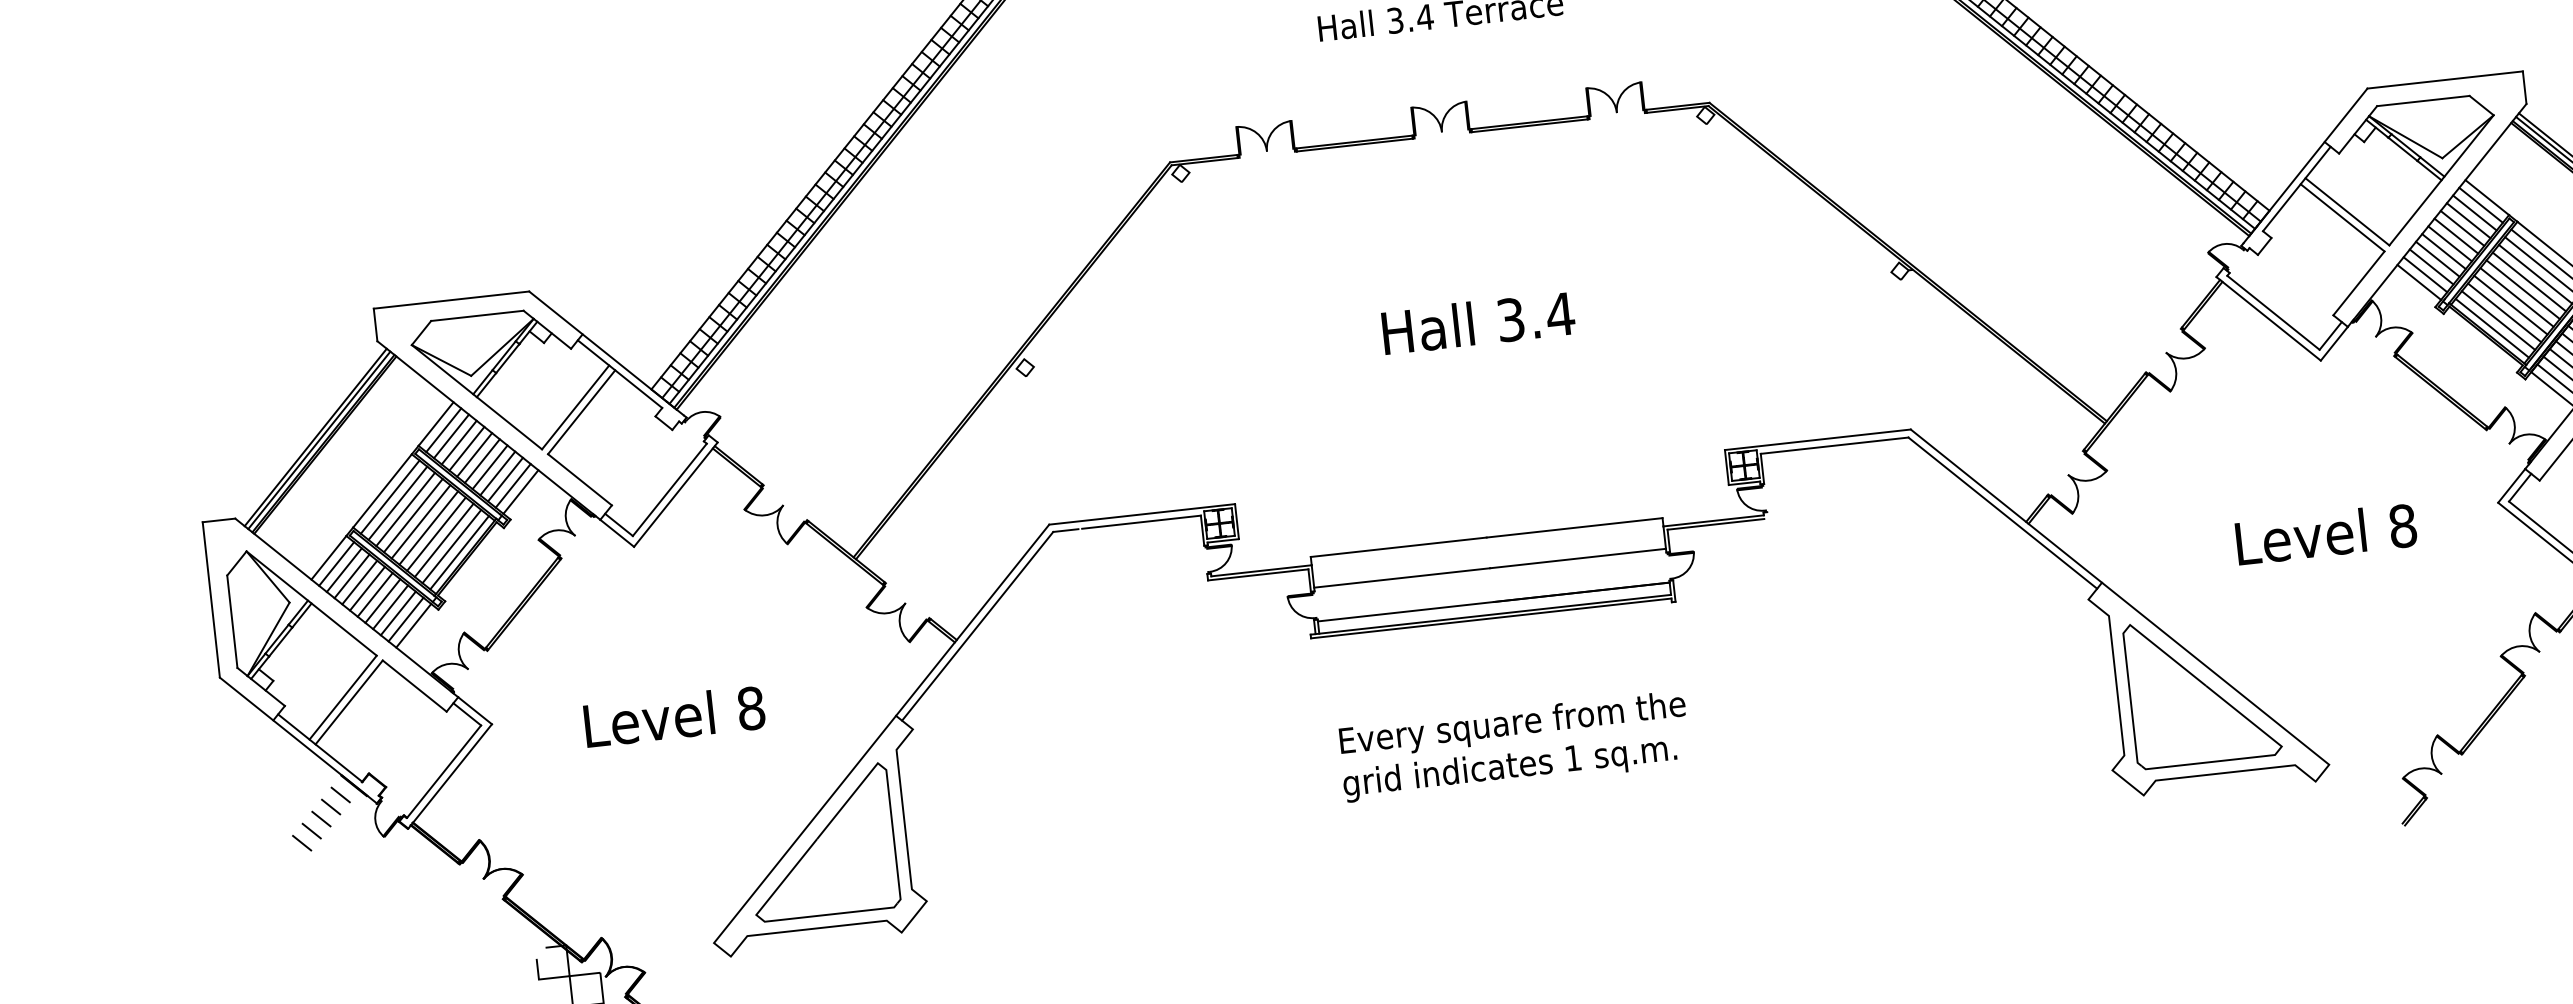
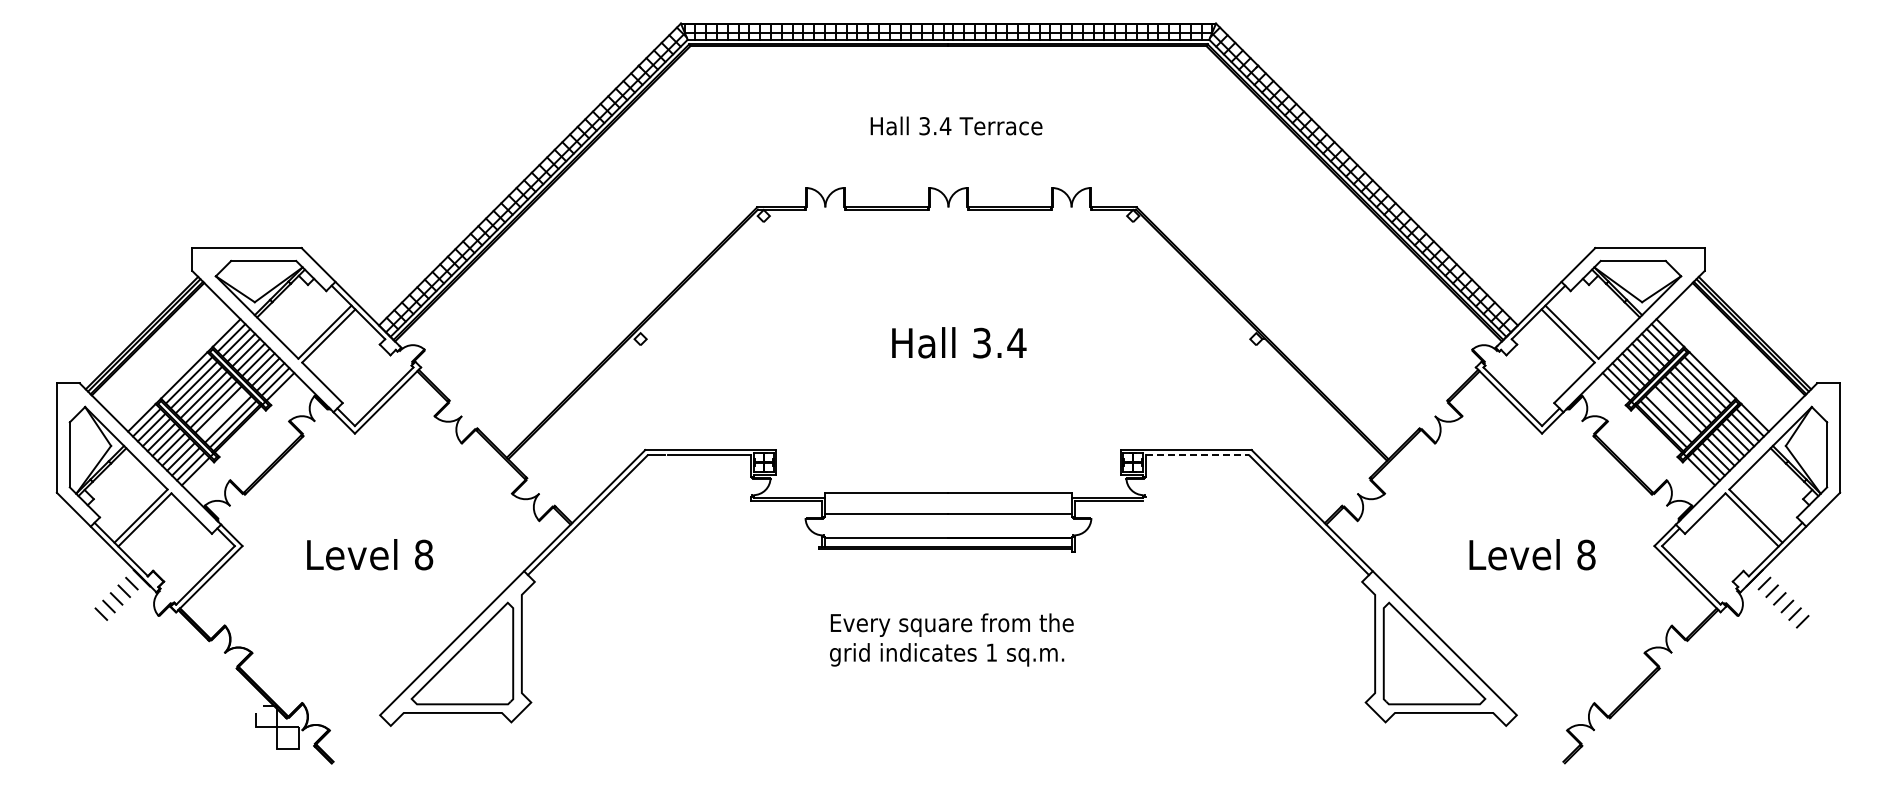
line: (2504, 312) -> (1673, 414), removed
line: (1834, 445) -> (1197, 455), solid -> dashed
line: (444, 540) -> (223, 414), removed

